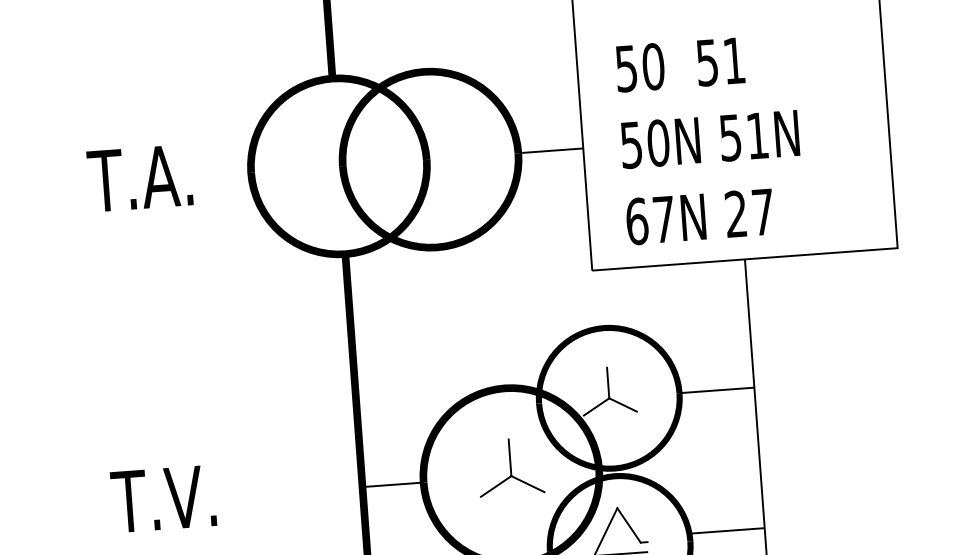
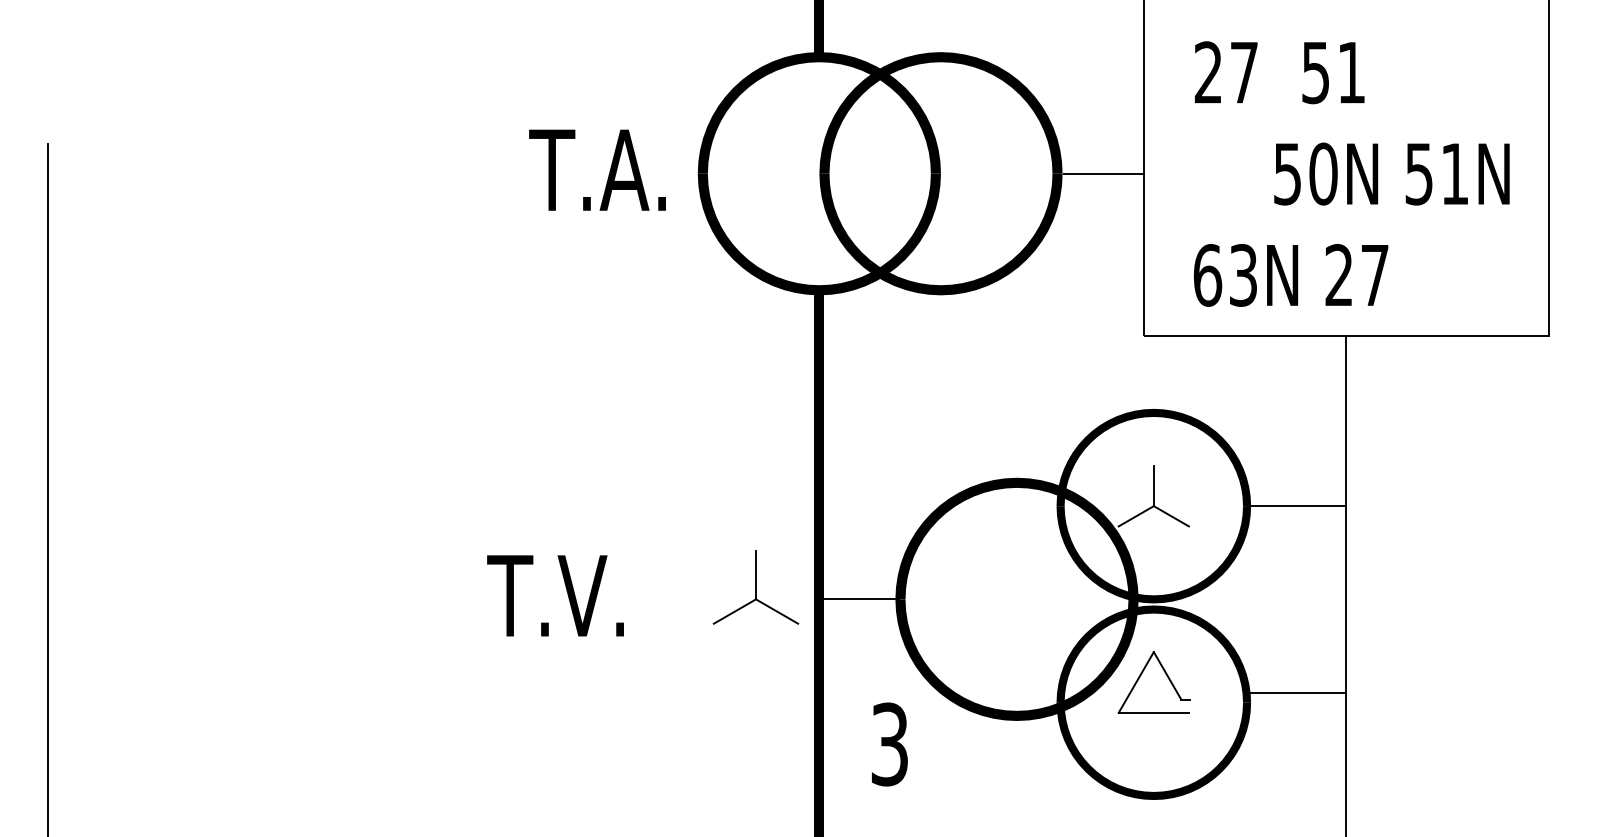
text: (640, 67) -> (1226, 72), 50 -> 27
text: (709, 138) -> (1391, 173), moved
text: (139, 177) -> (597, 169), moved
text: (664, 219) -> (1243, 275), 67N -> 63N
part: (510, 467) -> (755, 587), moved

